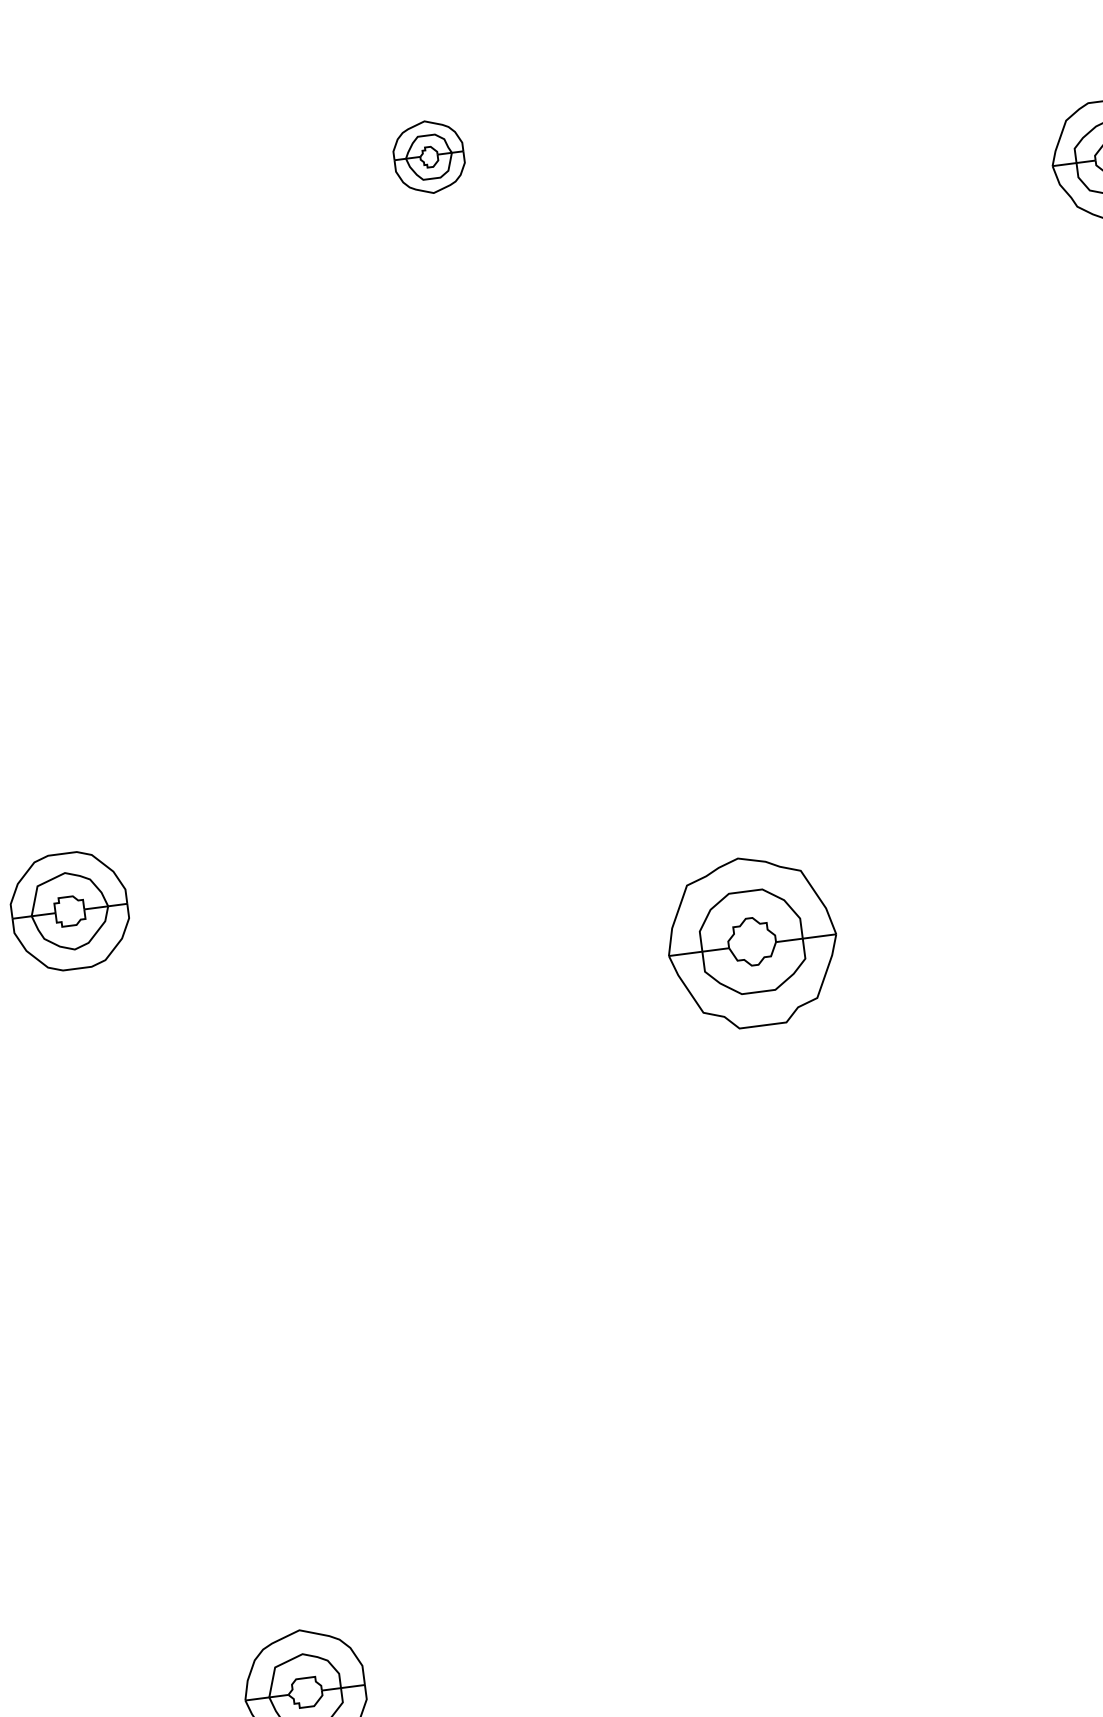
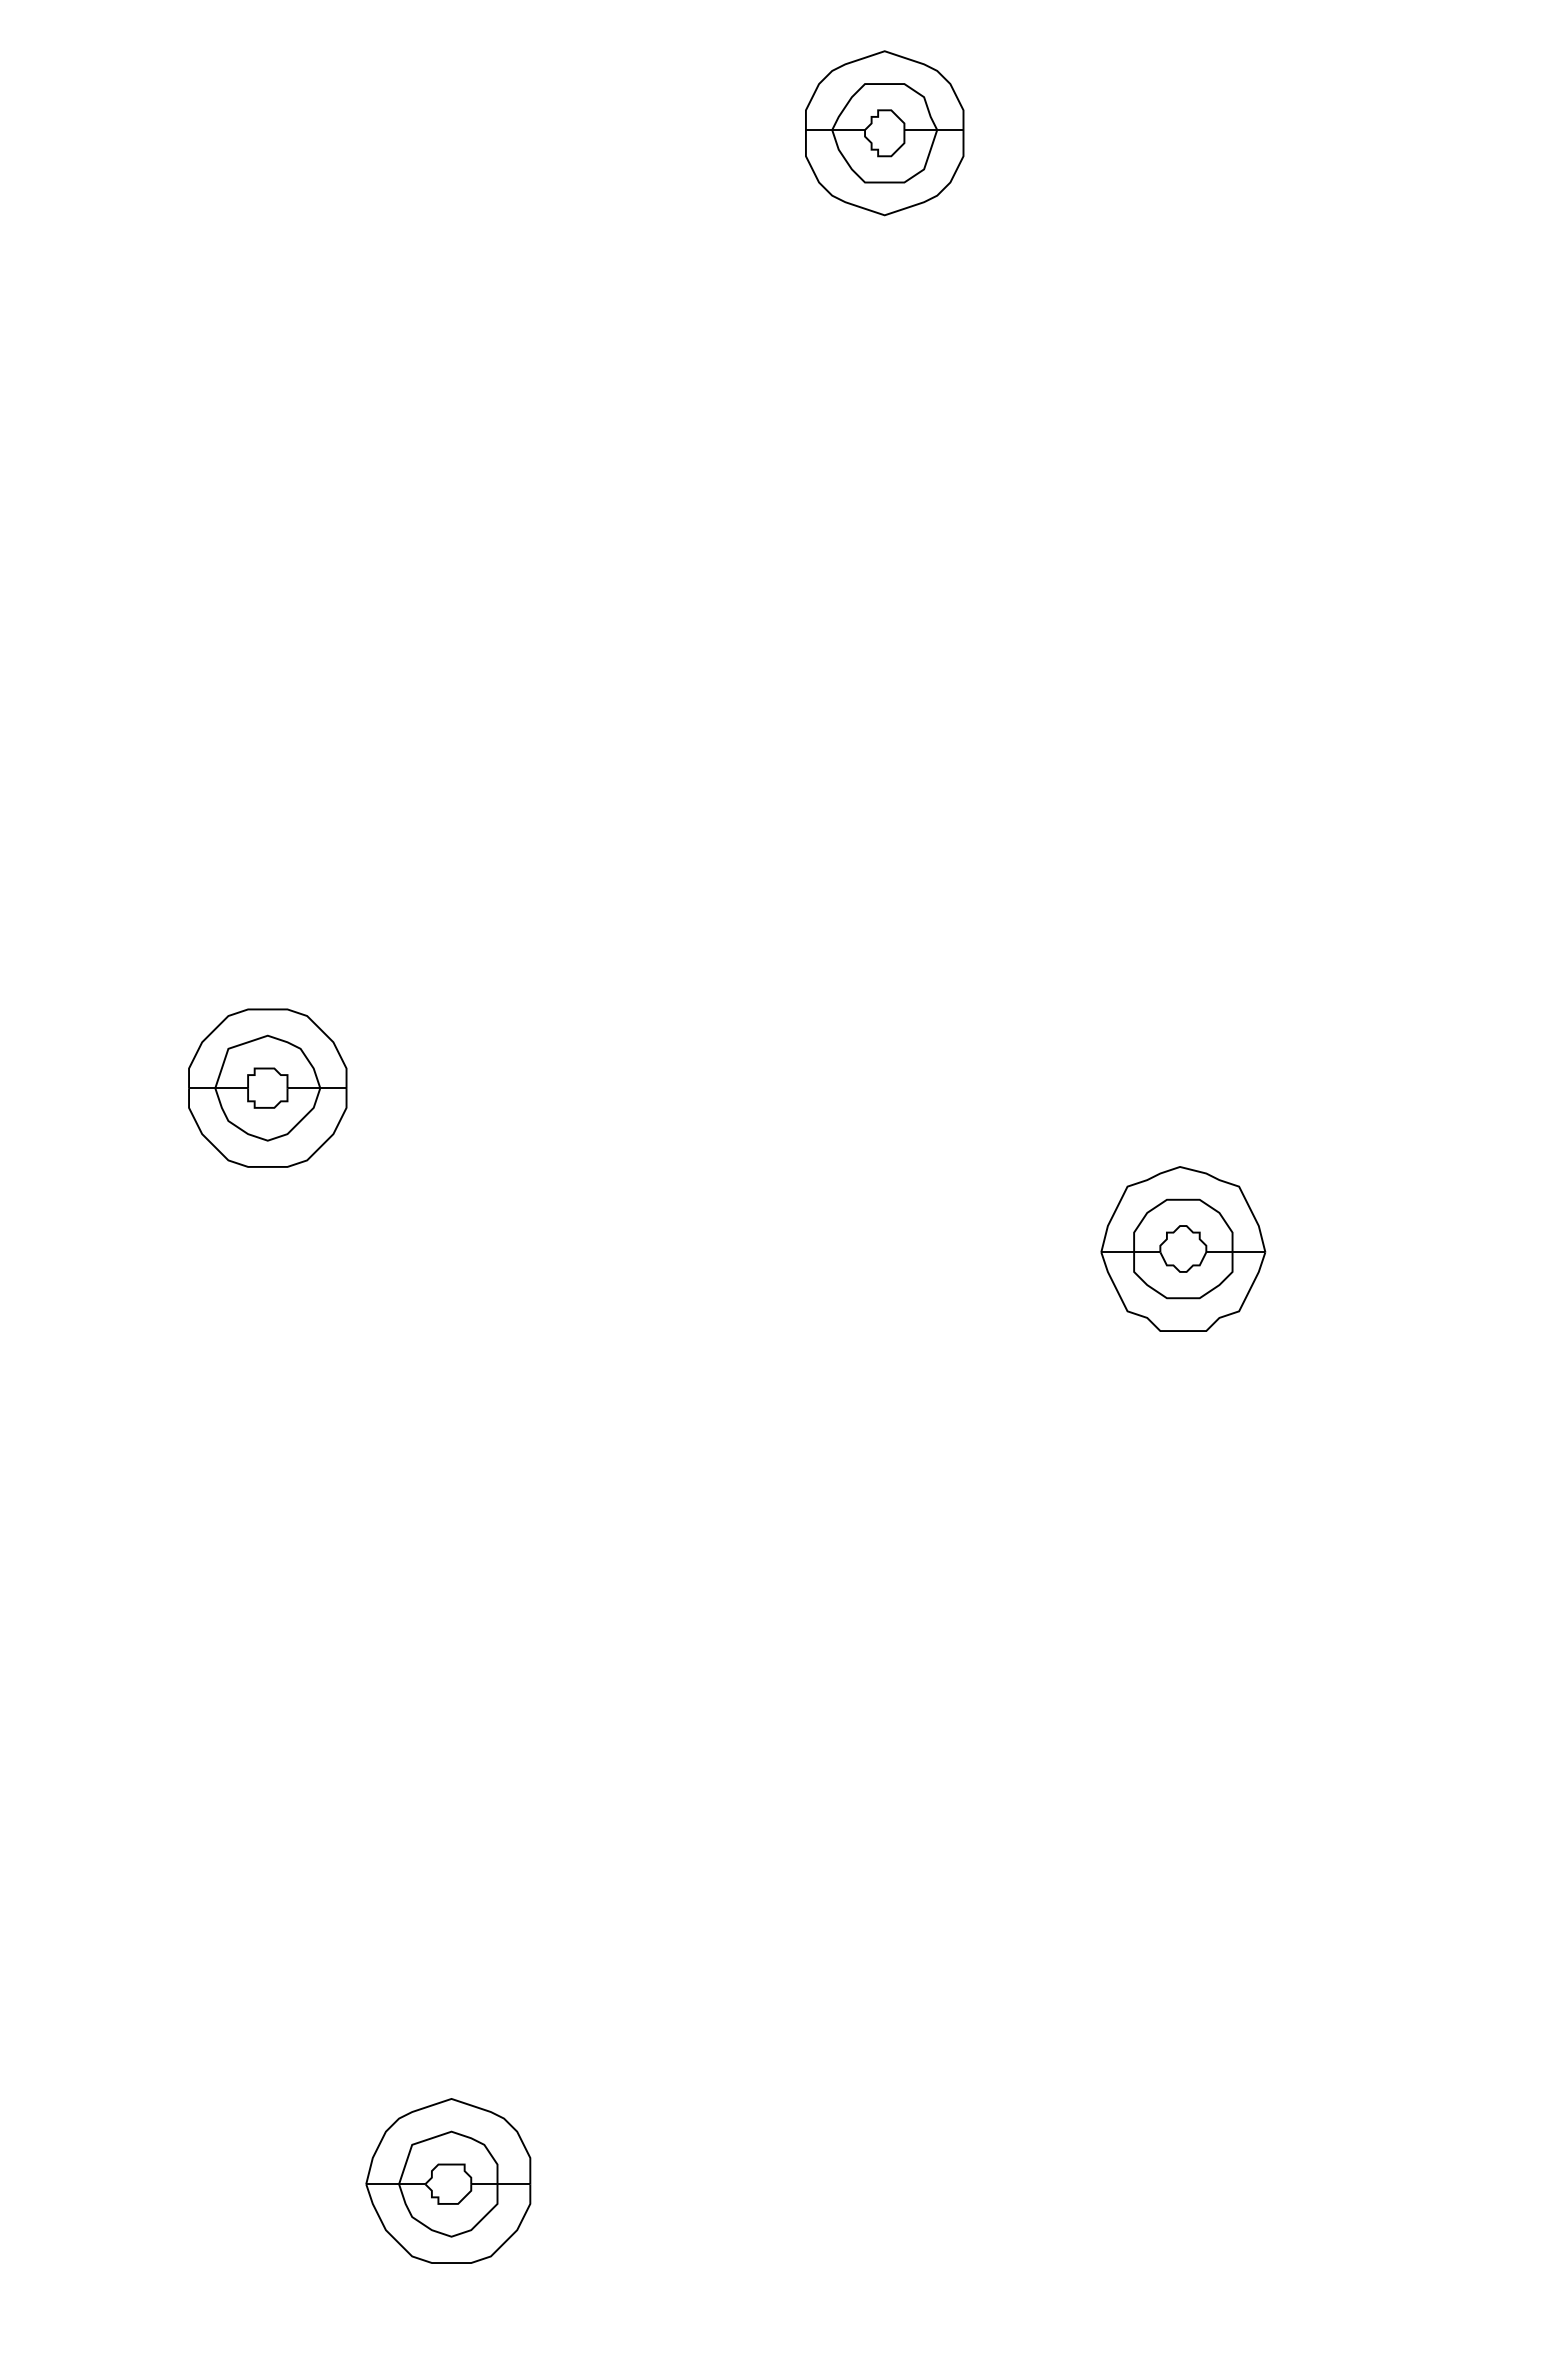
part: (428, 157) -> (884, 133), size x1.67
part: (752, 941) -> (1183, 1248), size x0.71

